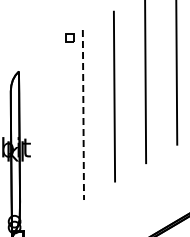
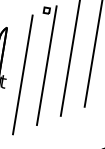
line: (83, 115) -> (46, 66), dashed -> solid
line: (51, 133) -> (22, 74), added

